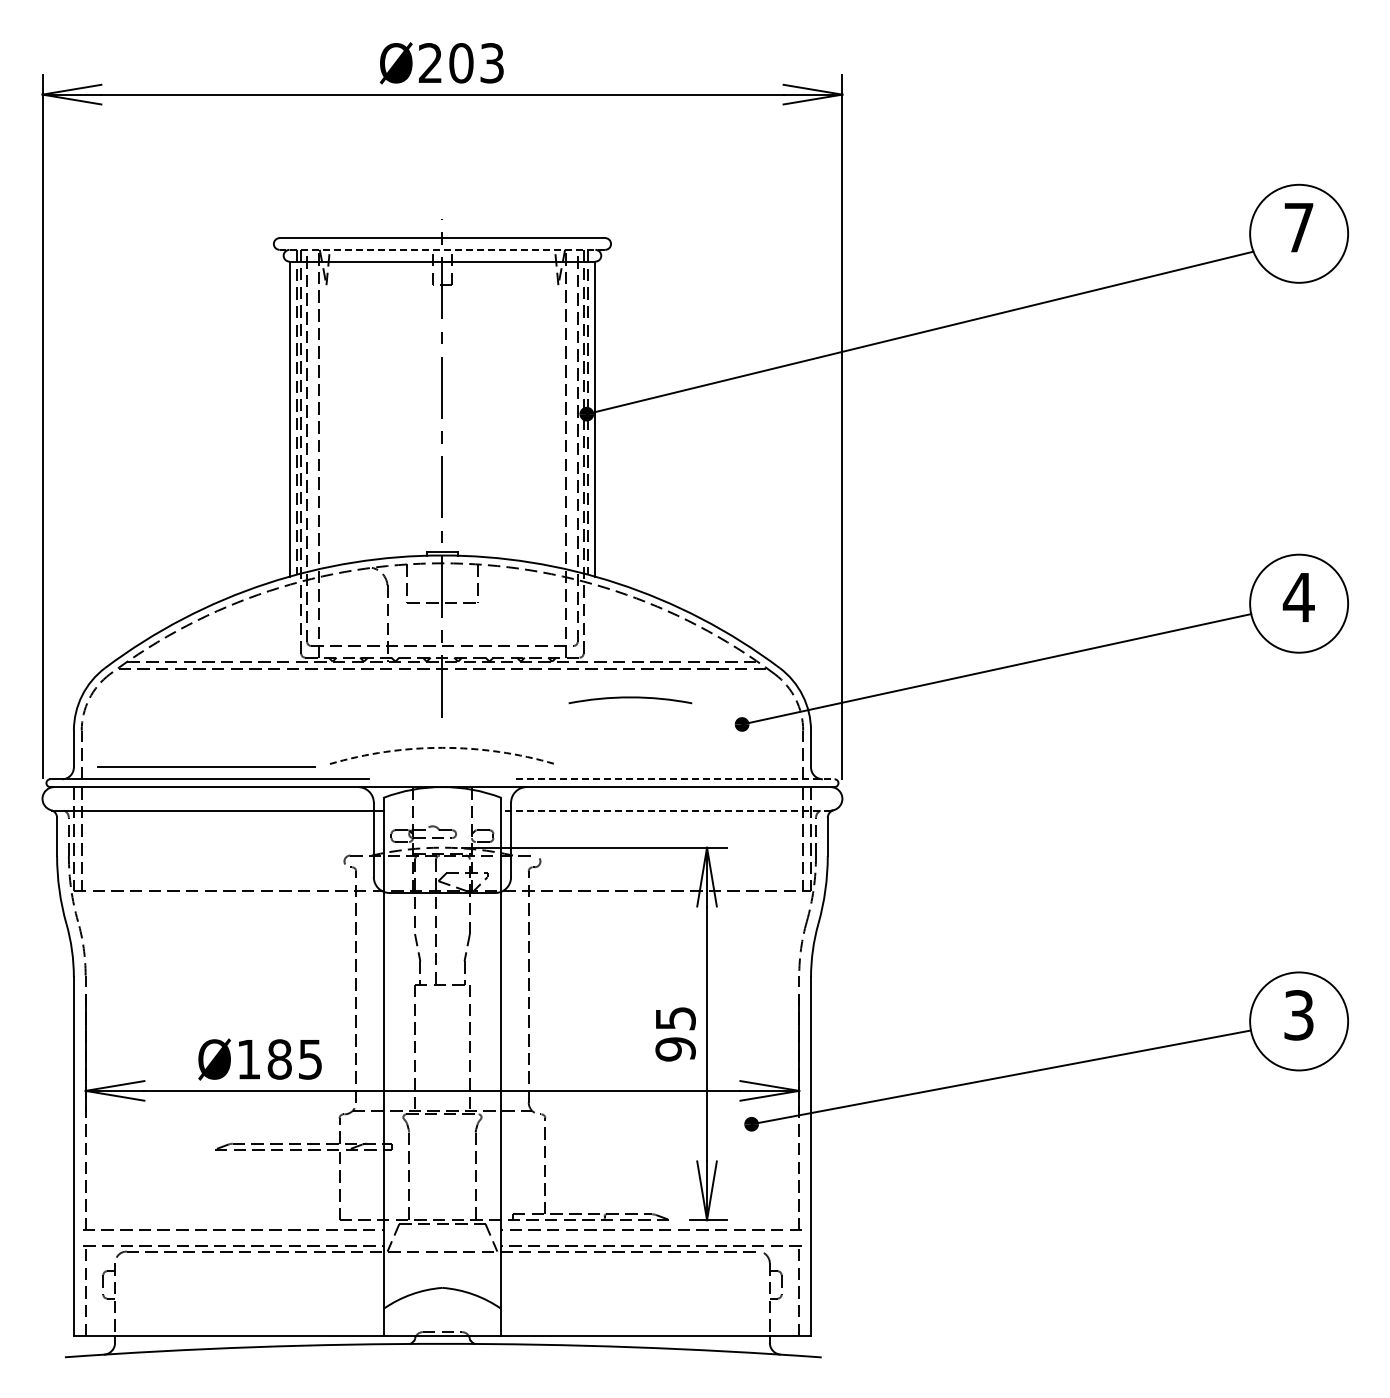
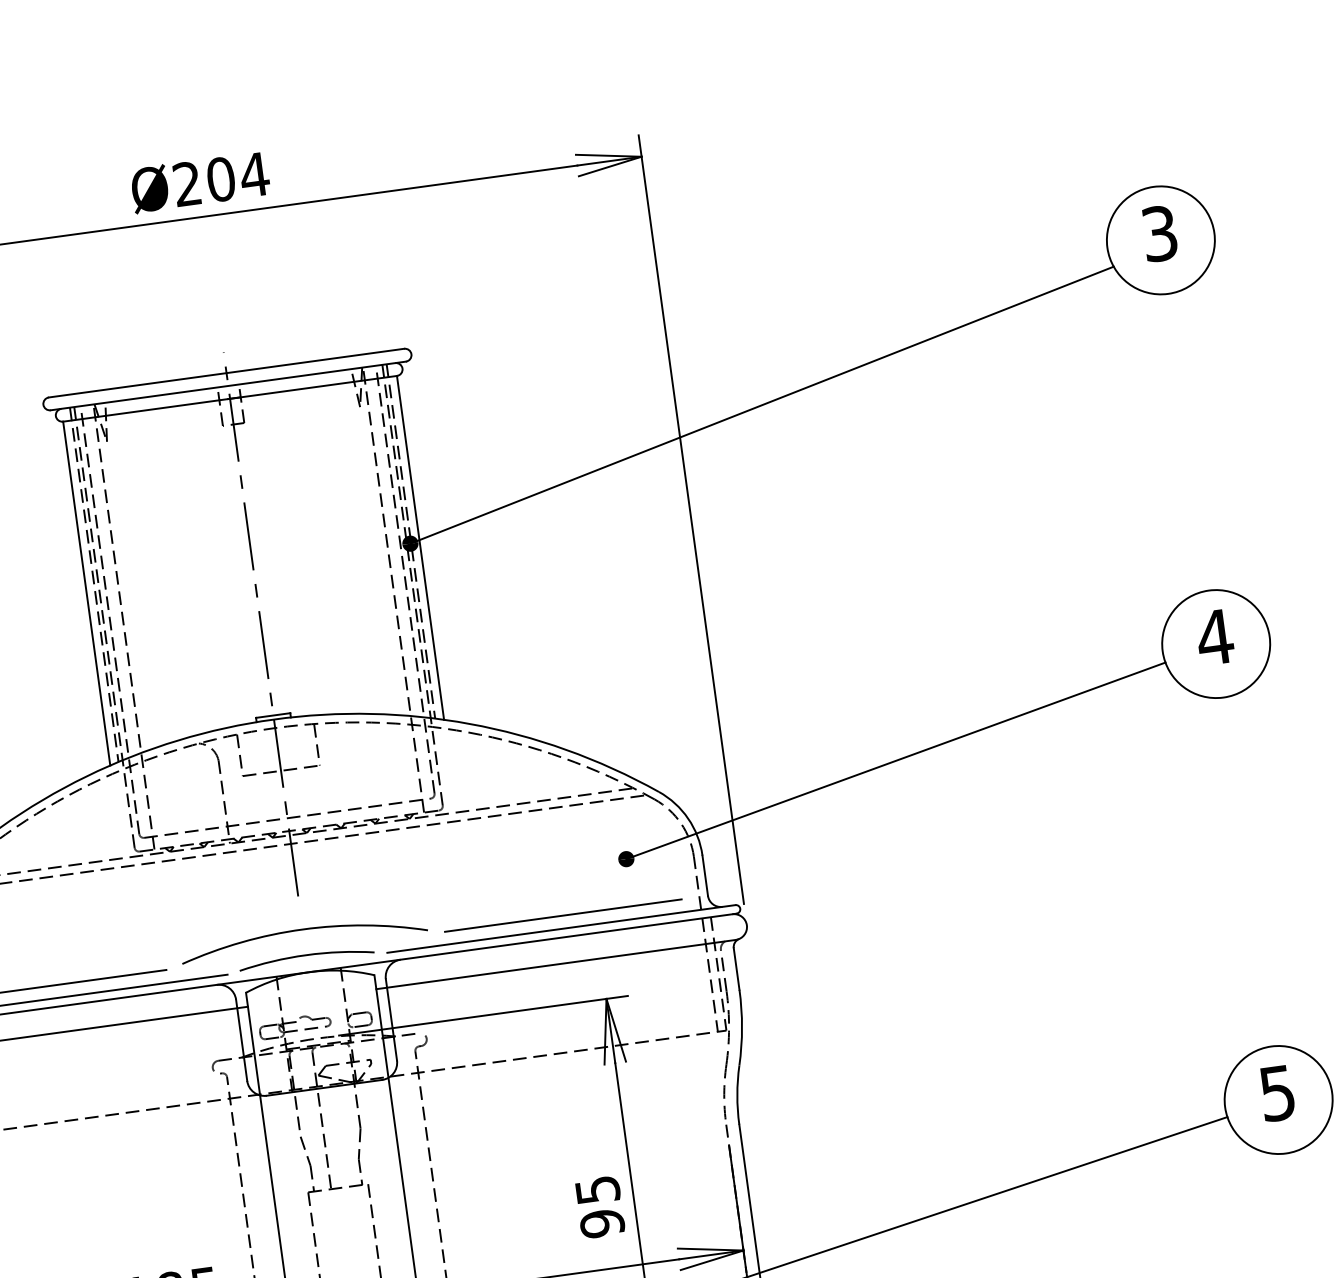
text: (491, 63) -> (253, 175), Ø203 -> Ø204
text: (1298, 227) -> (1159, 233), 7 -> 3
line: (442, 249) -> (228, 385), dashed -> solid
curve: (630, 698) -> (306, 956), moved
line: (442, 747) -> (302, 929), dashed -> solid
line: (678, 767) -> (563, 915), added
line: (675, 779) -> (561, 929), dashed -> solid
line: (665, 810) -> (555, 964), dashed -> solid
text: (1298, 1015) -> (1277, 1093), 3 -> 5

